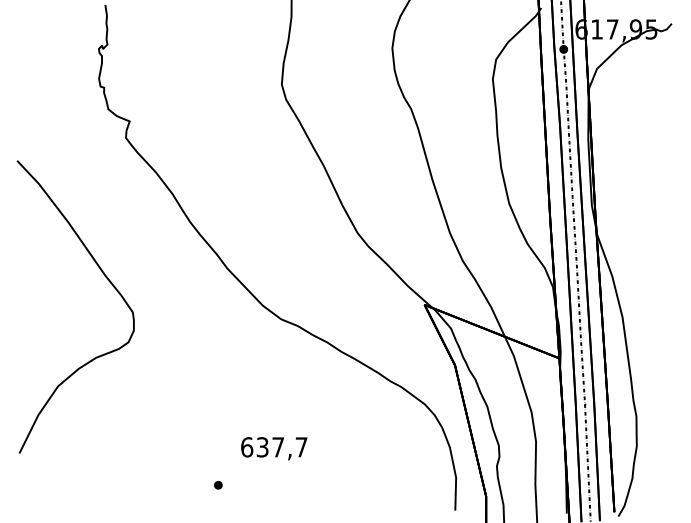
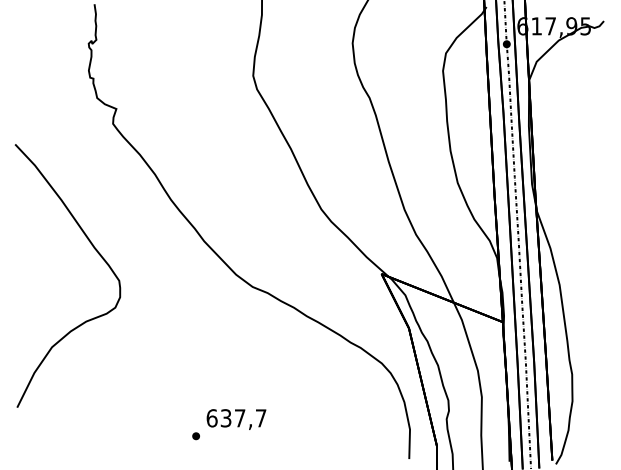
text: (274, 448) -> (236, 419), moved

